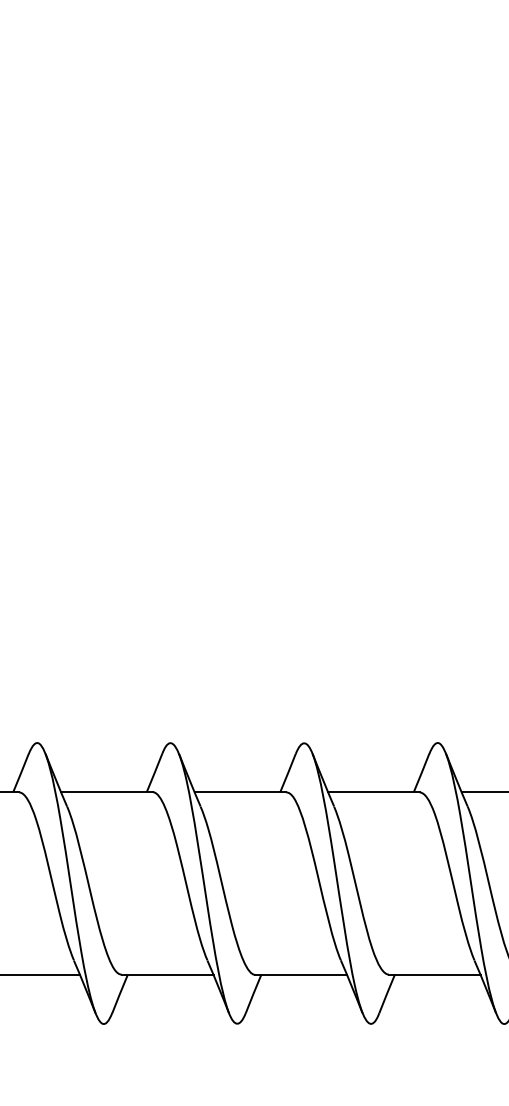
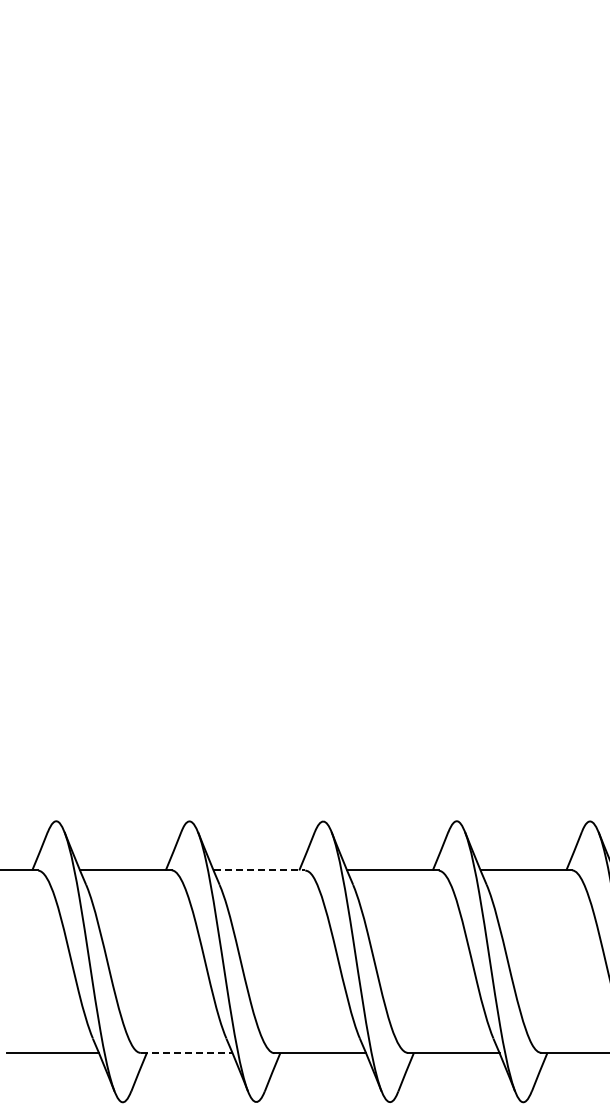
line: (240, 792) -> (259, 870), solid -> dashed
line: (167, 975) -> (186, 1053), solid -> dashed

